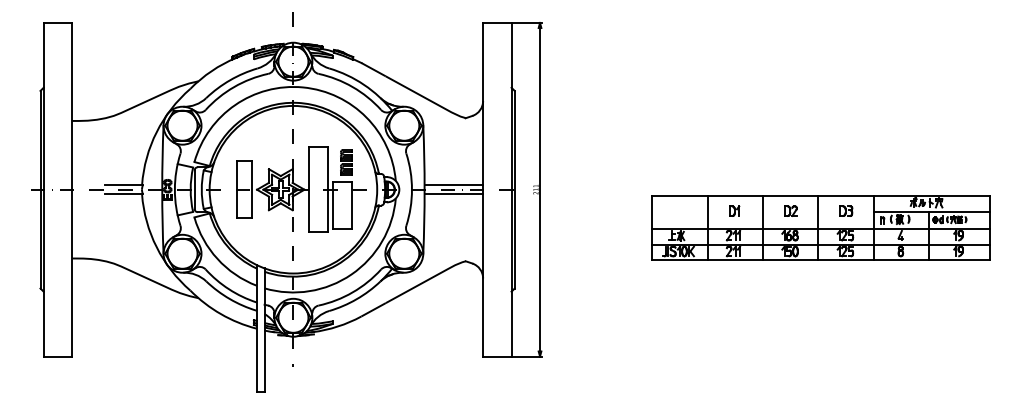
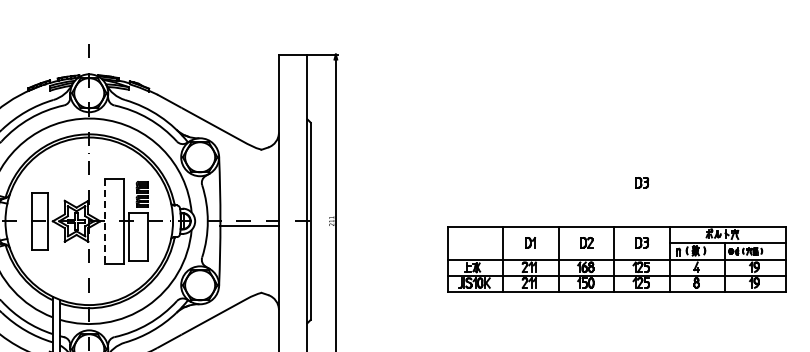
part: (846, 150) -> (642, 182), added
line: (453, 185) -> (249, 217), removed
line: (309, 189) -> (105, 221), solid -> dashed

